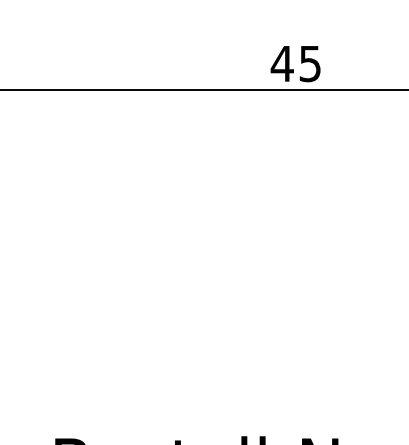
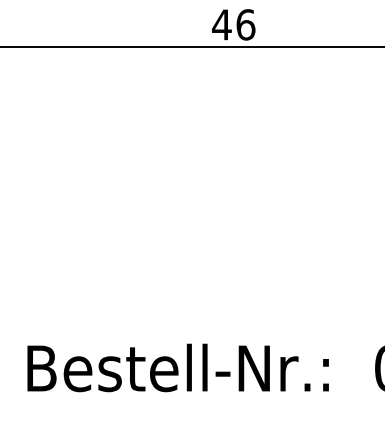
text: (309, 63) -> (245, 24), 45 -> 46

